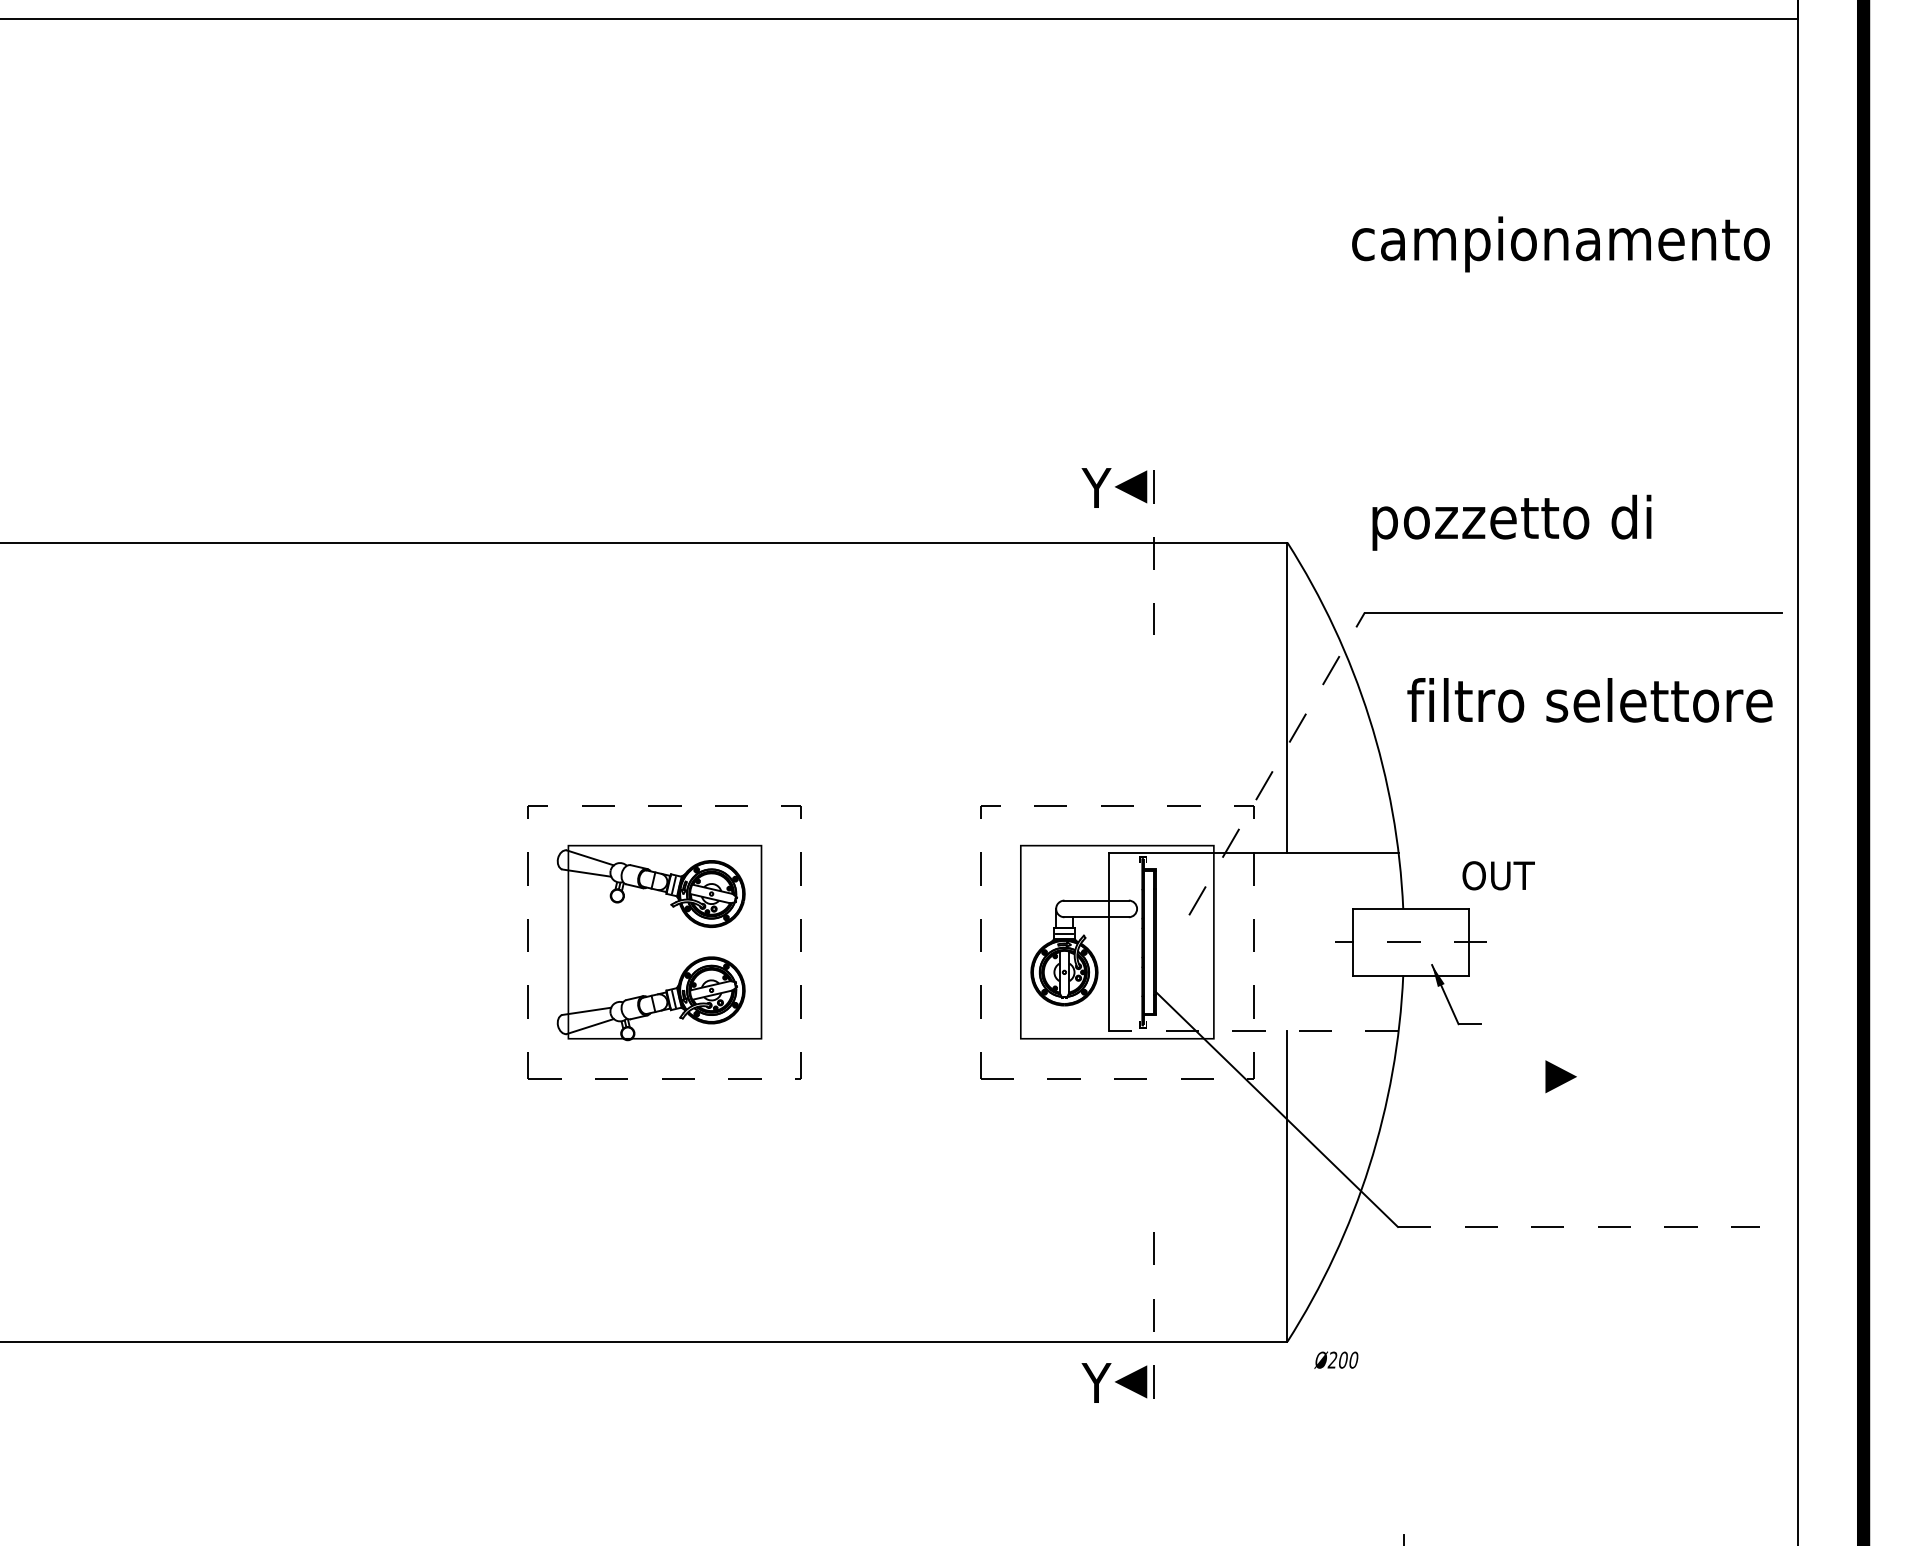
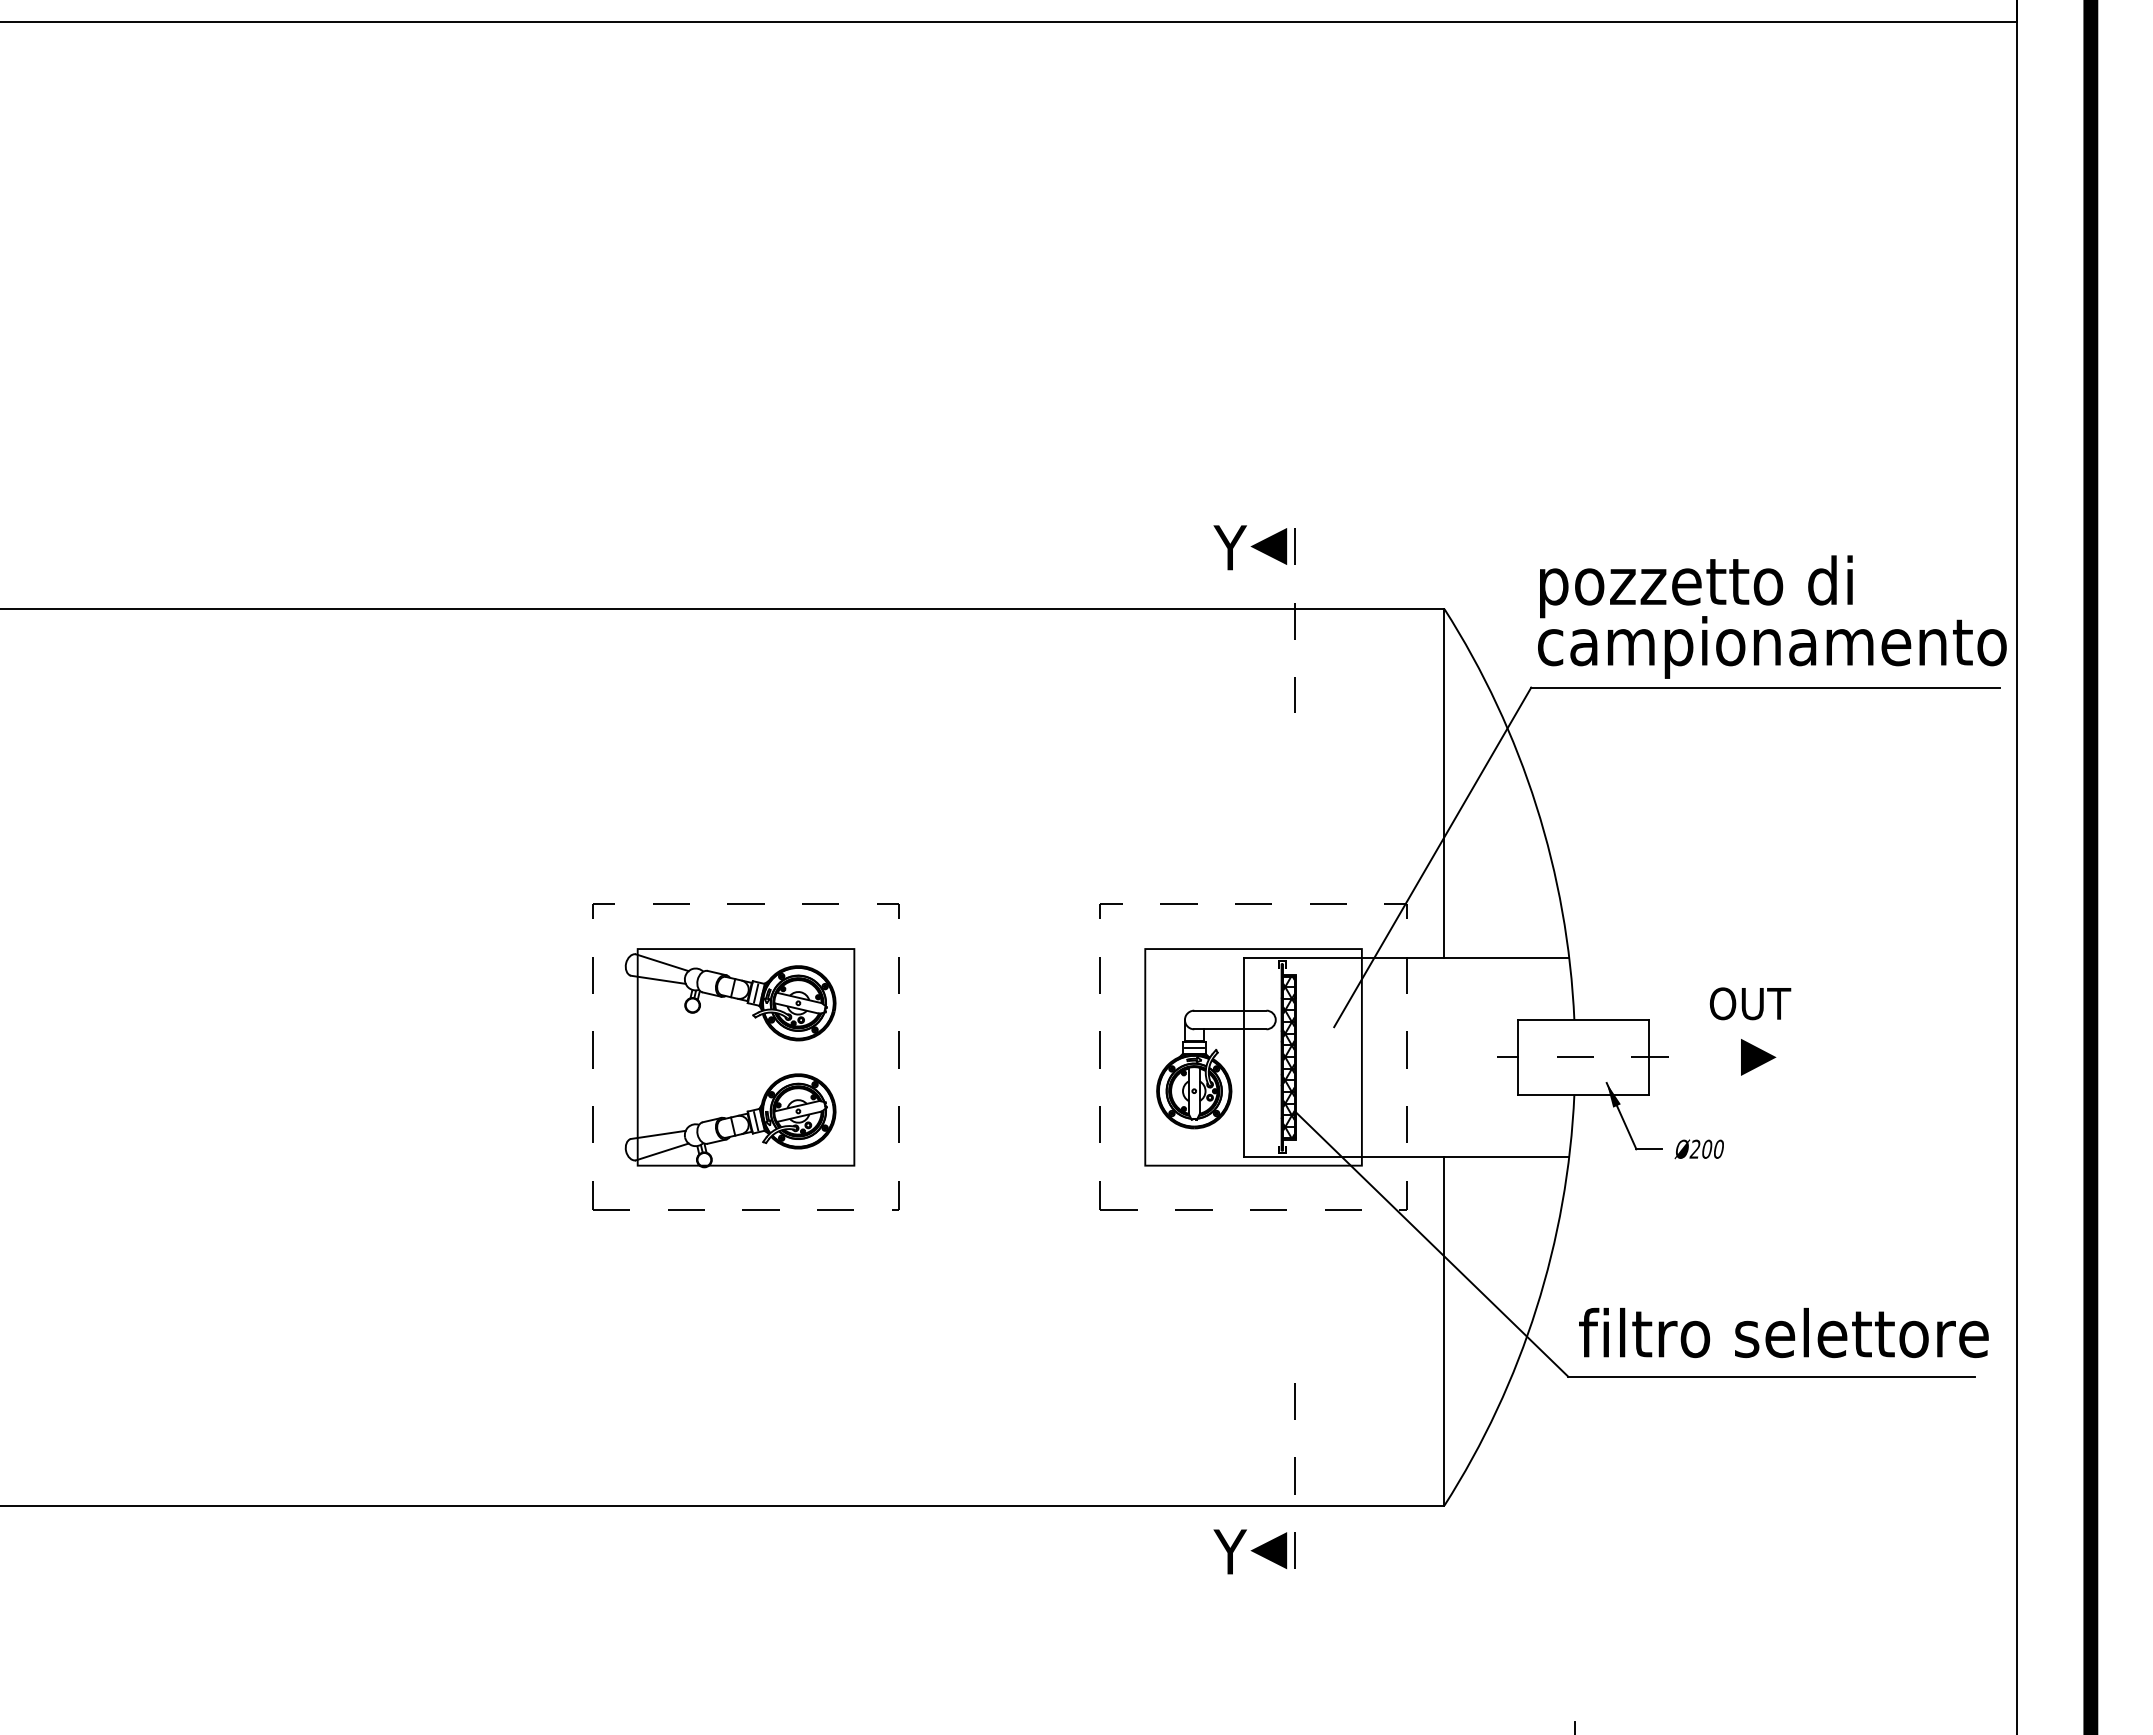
text: (1561, 244) -> (1772, 647), moved
text: (1589, 700) -> (1783, 1333), moved
line: (1276, 763) -> (1432, 856), dashed -> solid
text: (1498, 875) -> (1750, 1003), moved
hatch: (1148, 942) -> (1288, 1057), added
line: (1253, 1030) -> (1406, 1156), dashed -> solid
line: (1561, 1076) -> (1758, 1057), moved
line: (1579, 1226) -> (1772, 1376), dashed -> solid
text: (1335, 1360) -> (1698, 1149), moved

